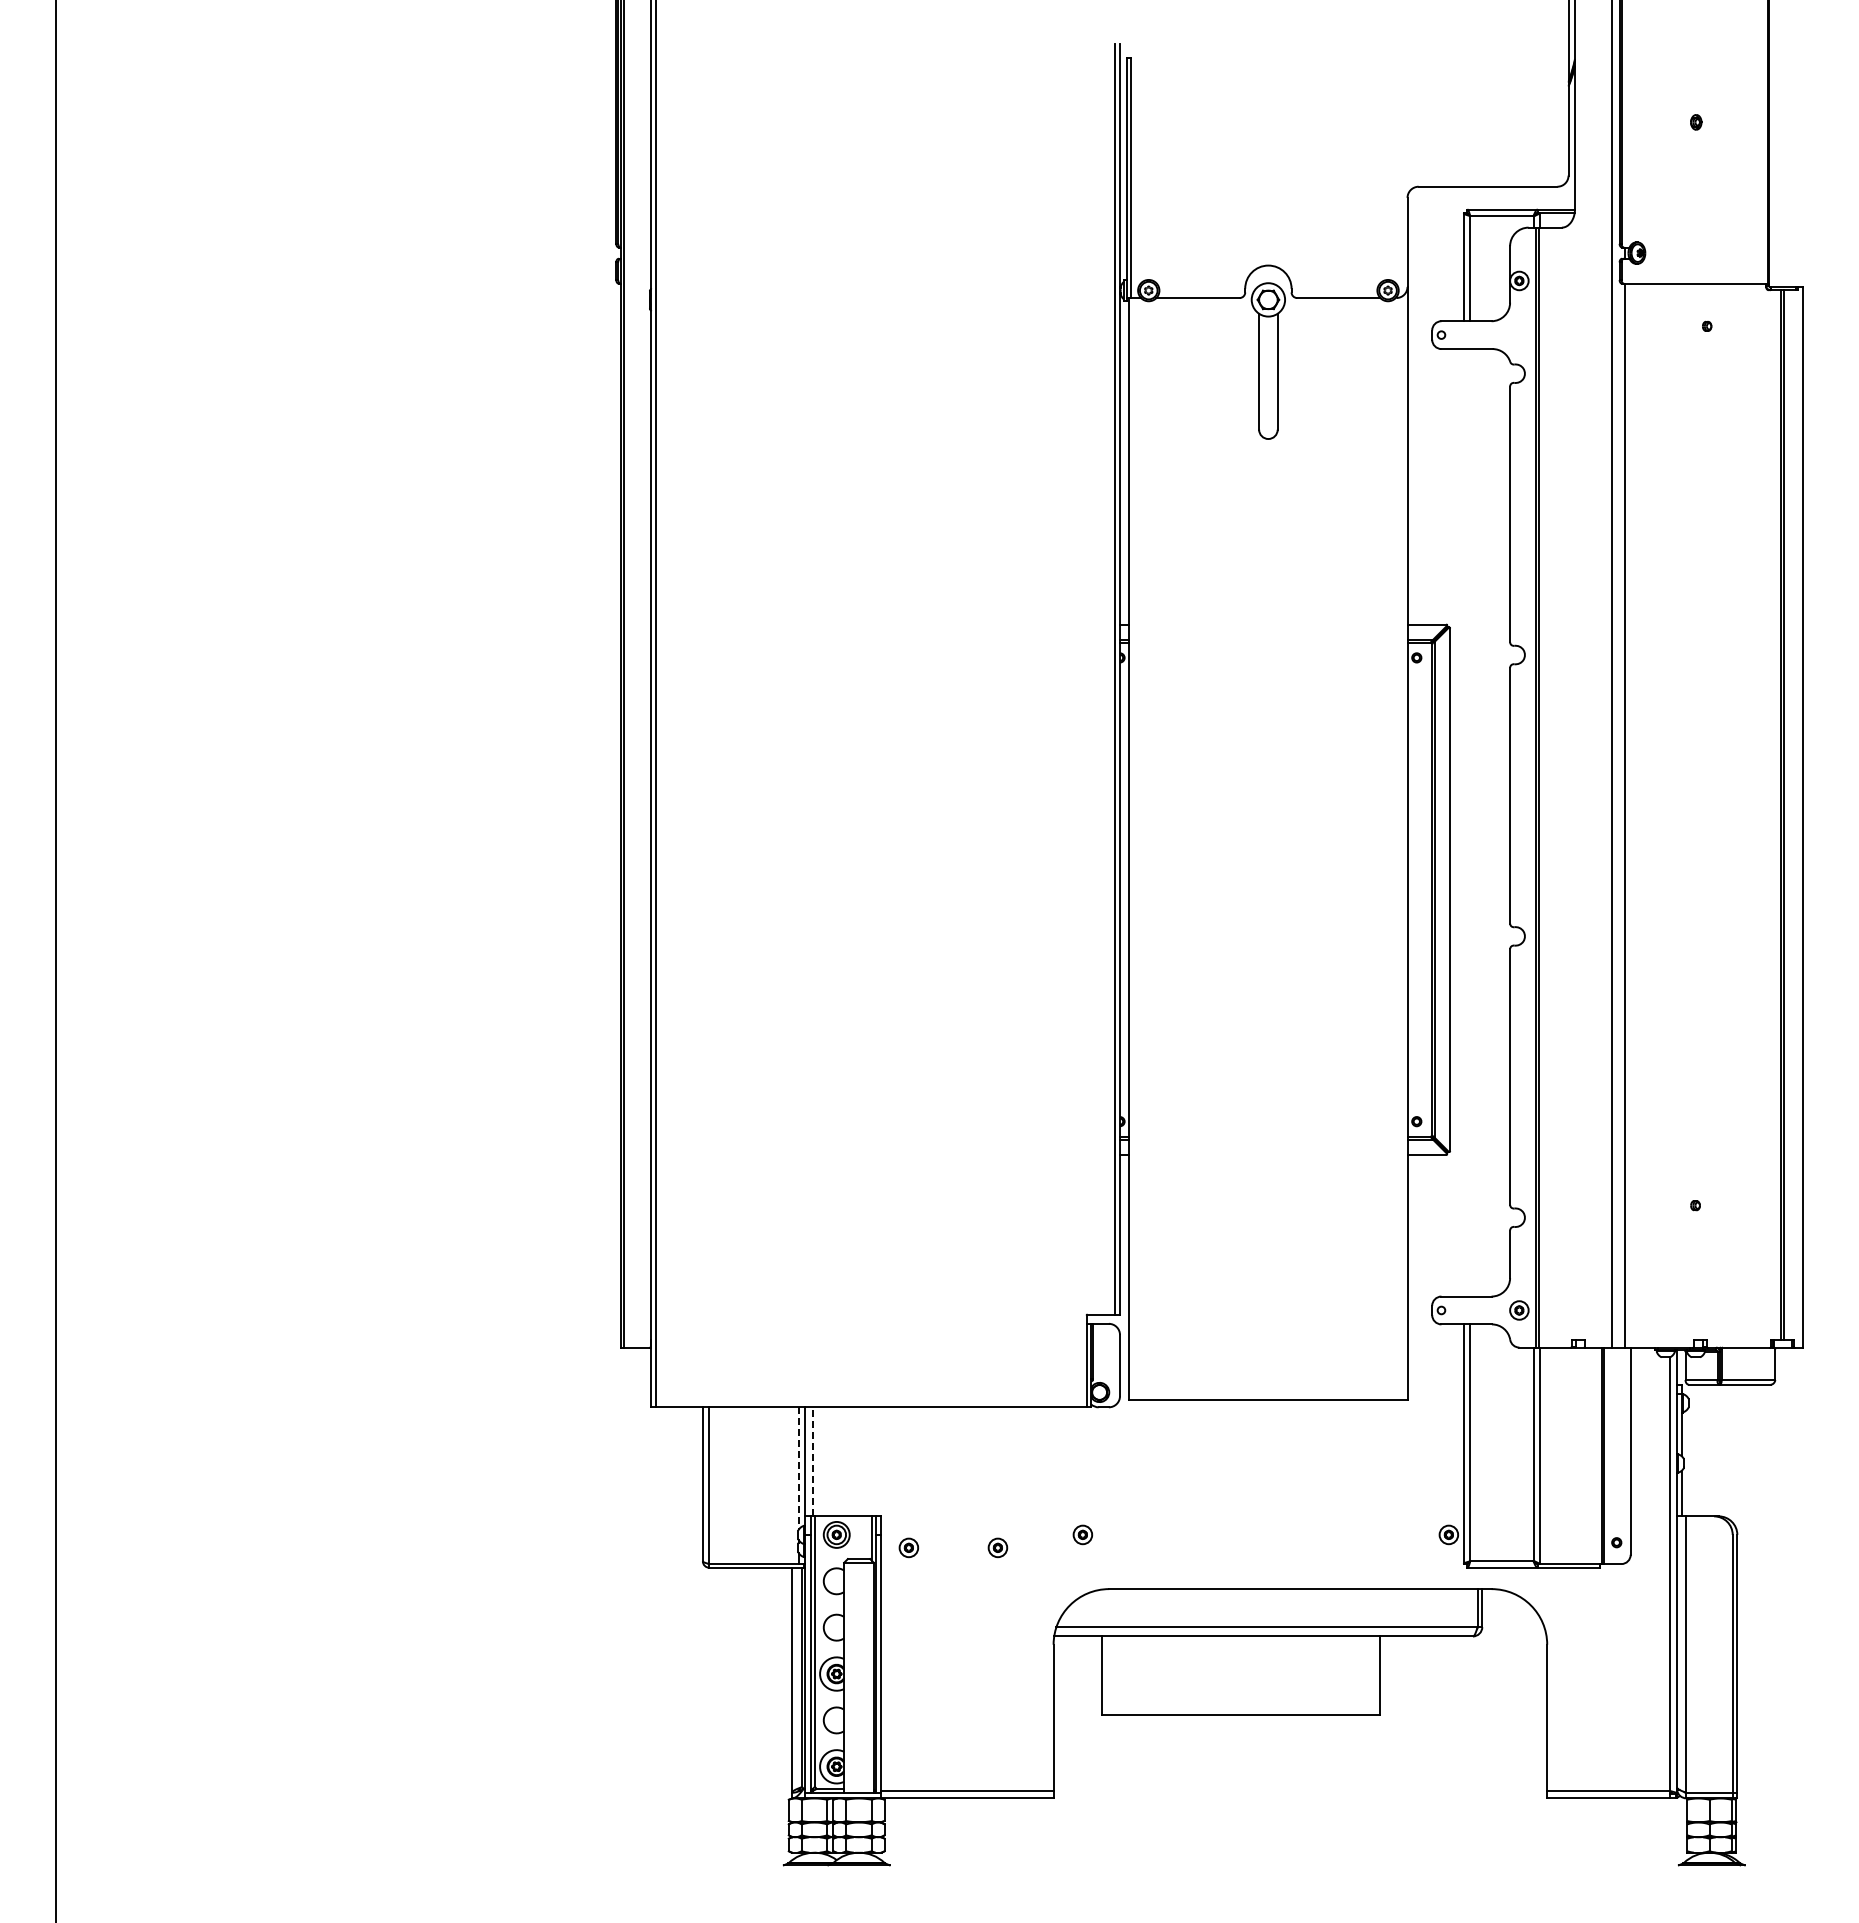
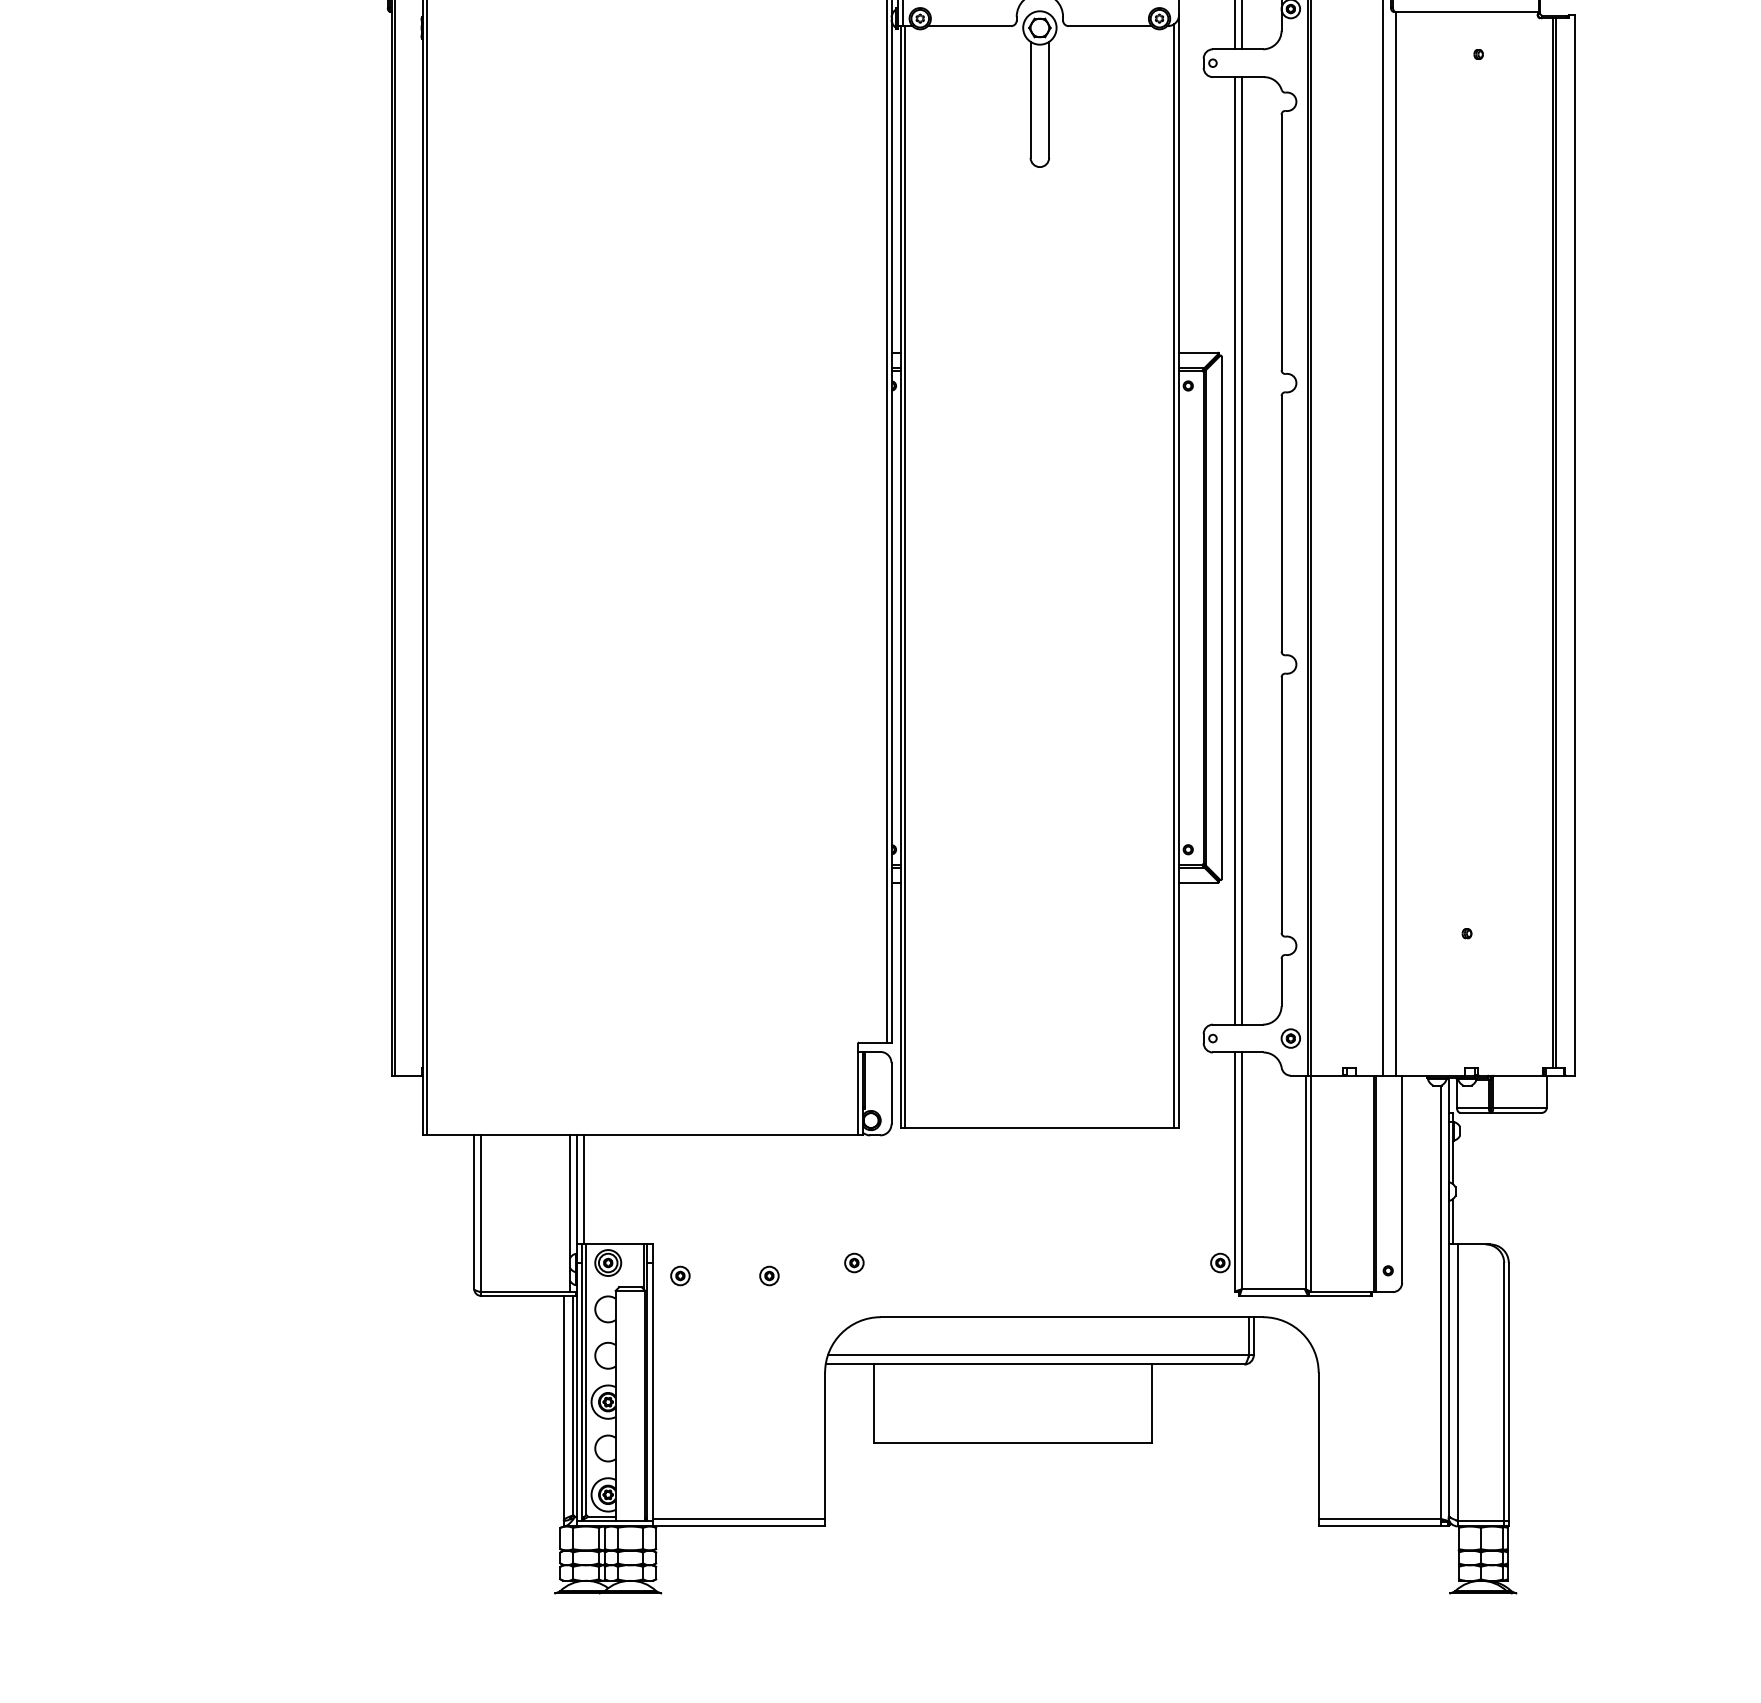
line: (1463, 822) -> (1234, 550), added
line: (1470, 822) -> (1241, 550), added
line: (1402, 847) -> (1173, 575), added
line: (1133, 848) -> (904, 576), added
line: (812, 1461) -> (583, 1189), dashed -> solid
line: (798, 1469) -> (569, 1197), dashed -> solid

